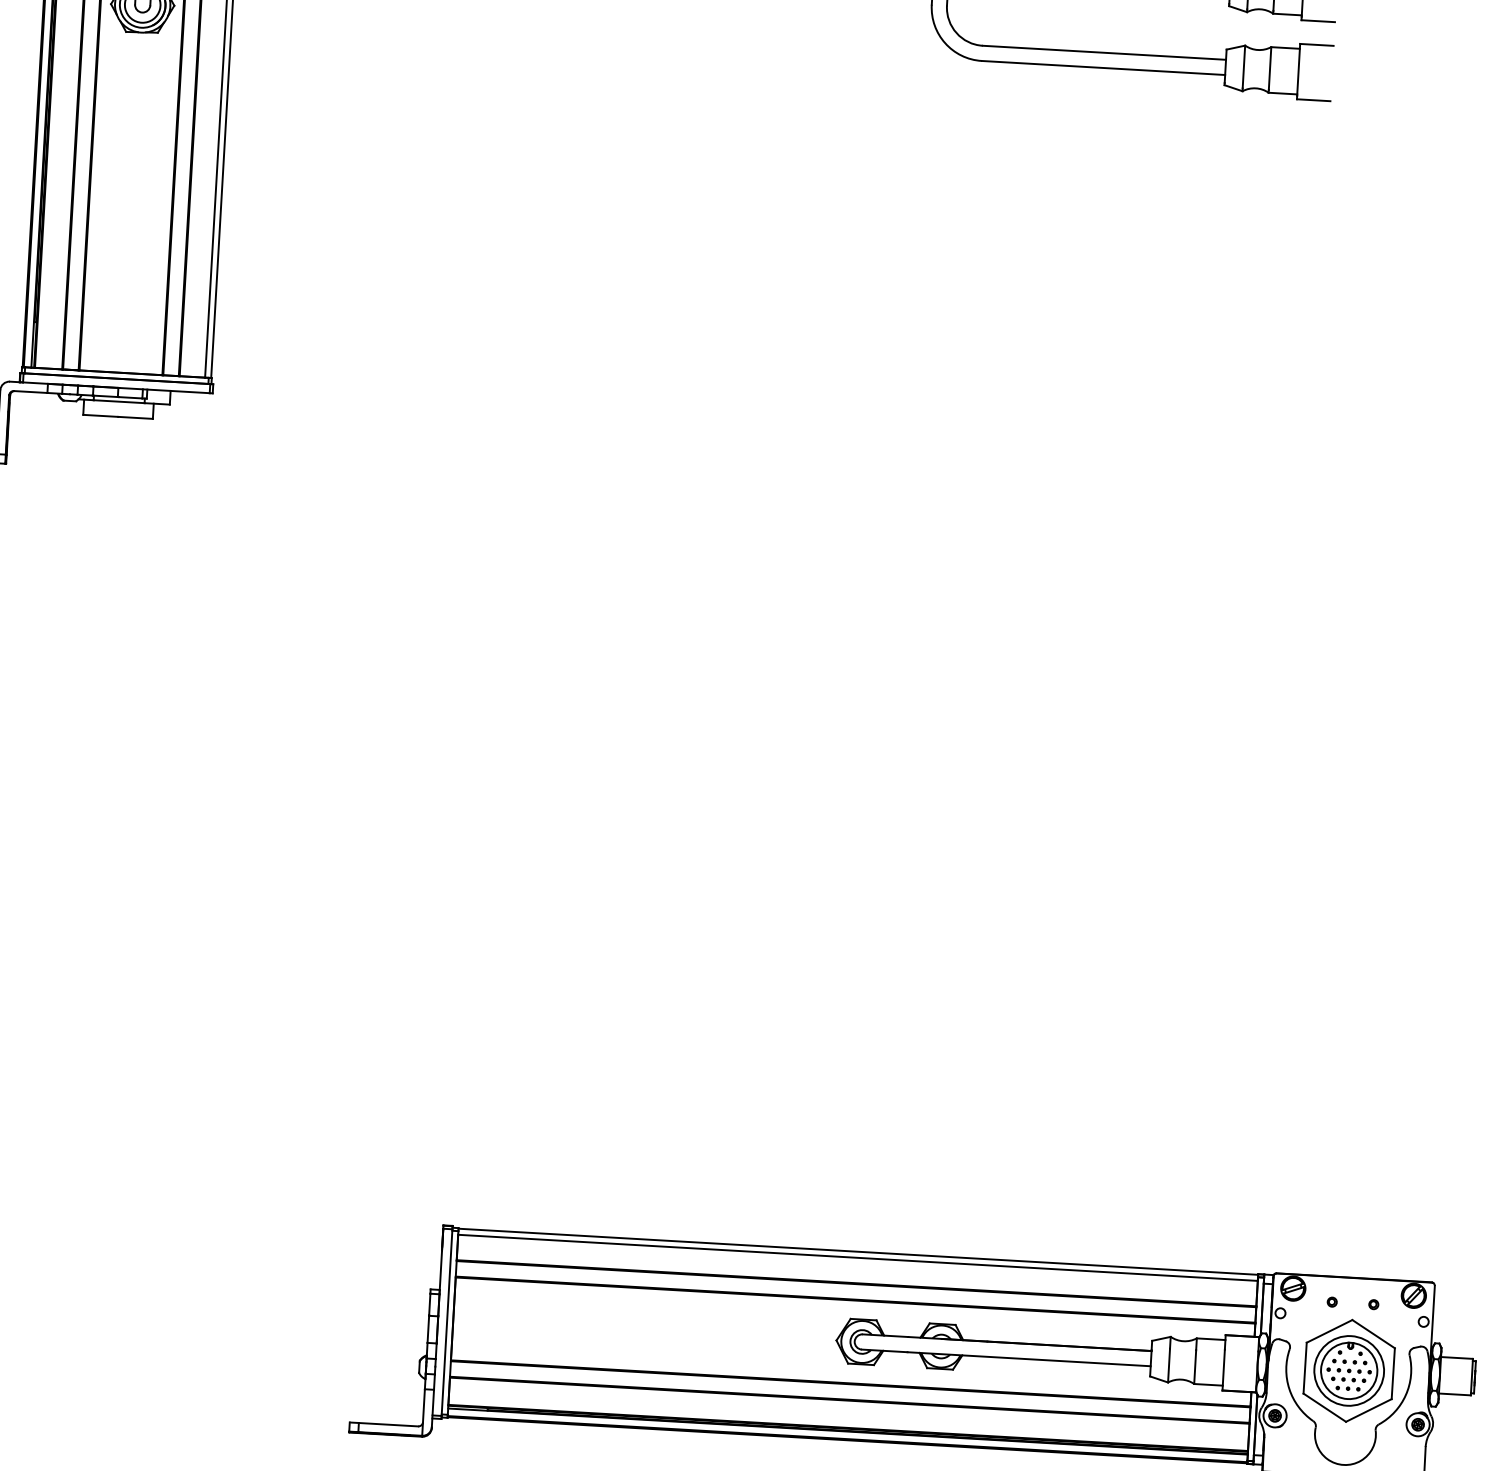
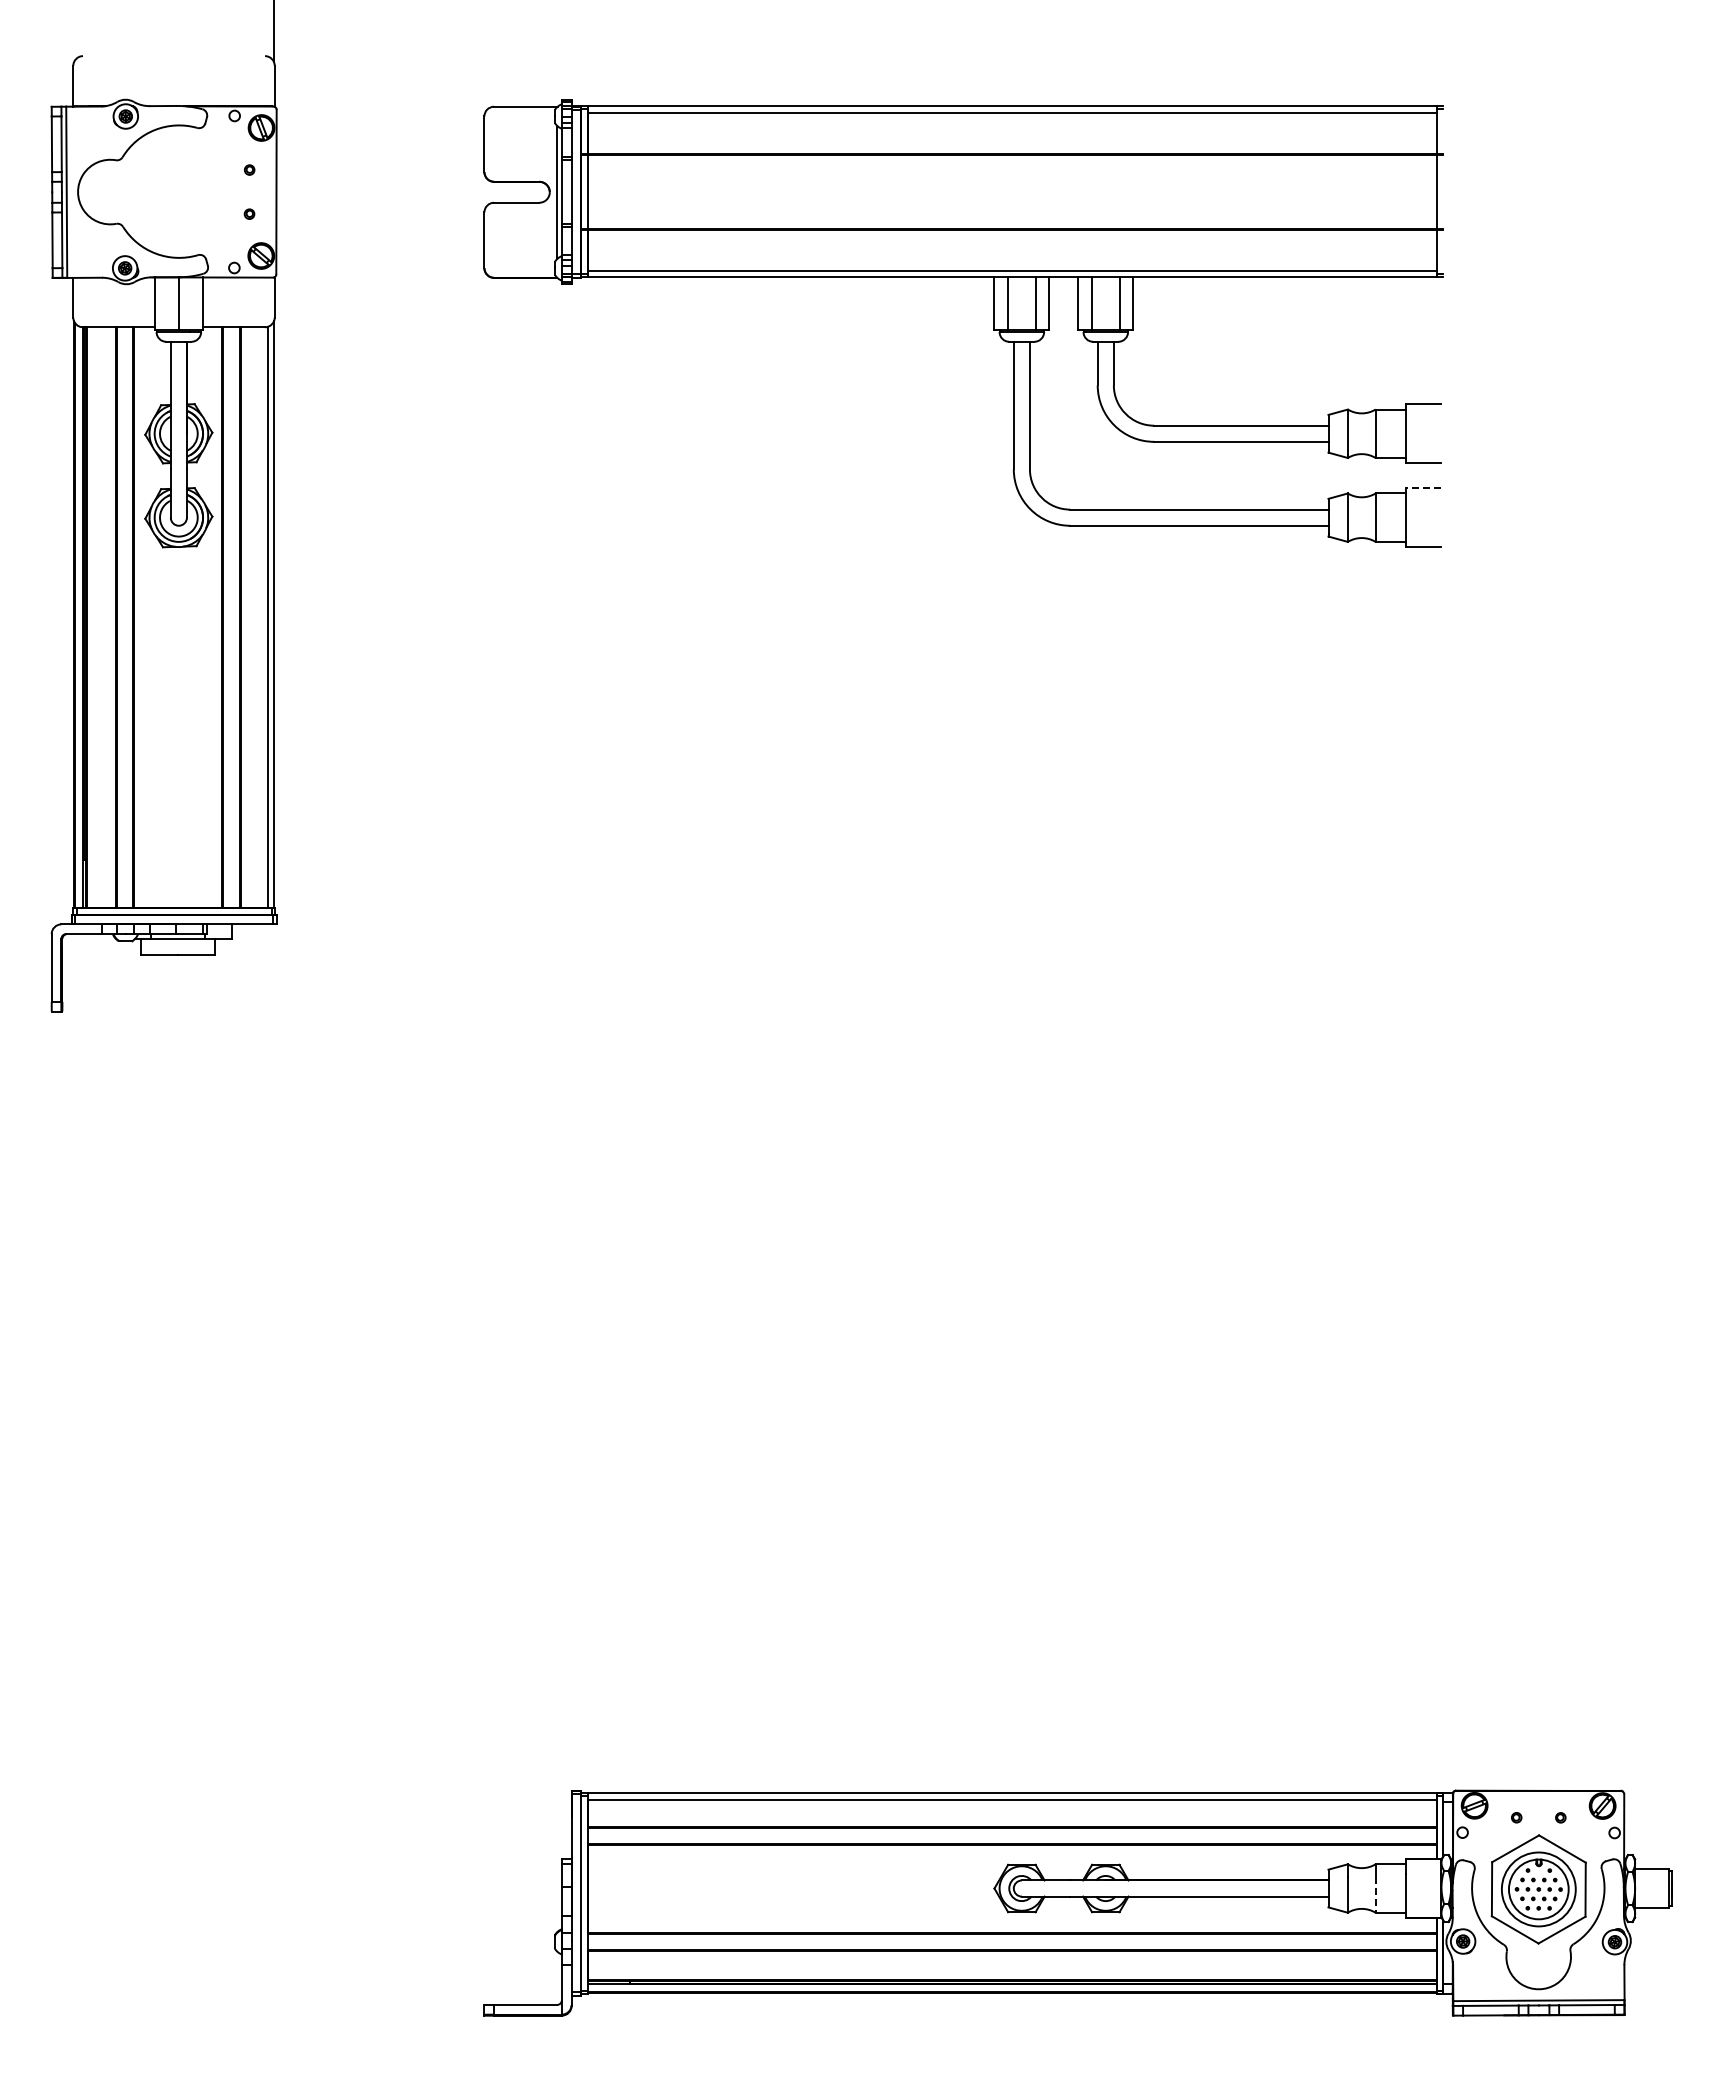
line: (1316, 45) -> (1423, 488), solid -> dashed
line: (1195, 1366) -> (1375, 1894), solid -> dashed

